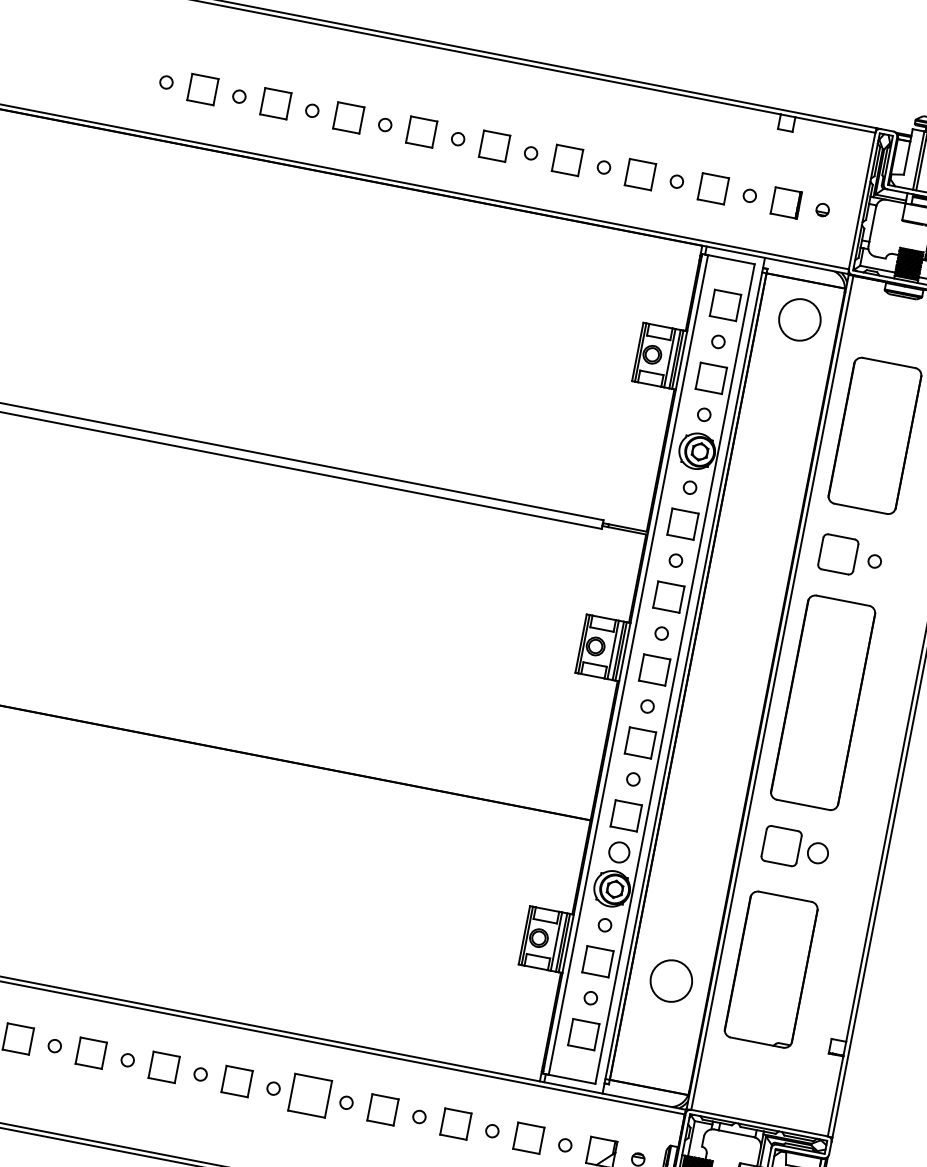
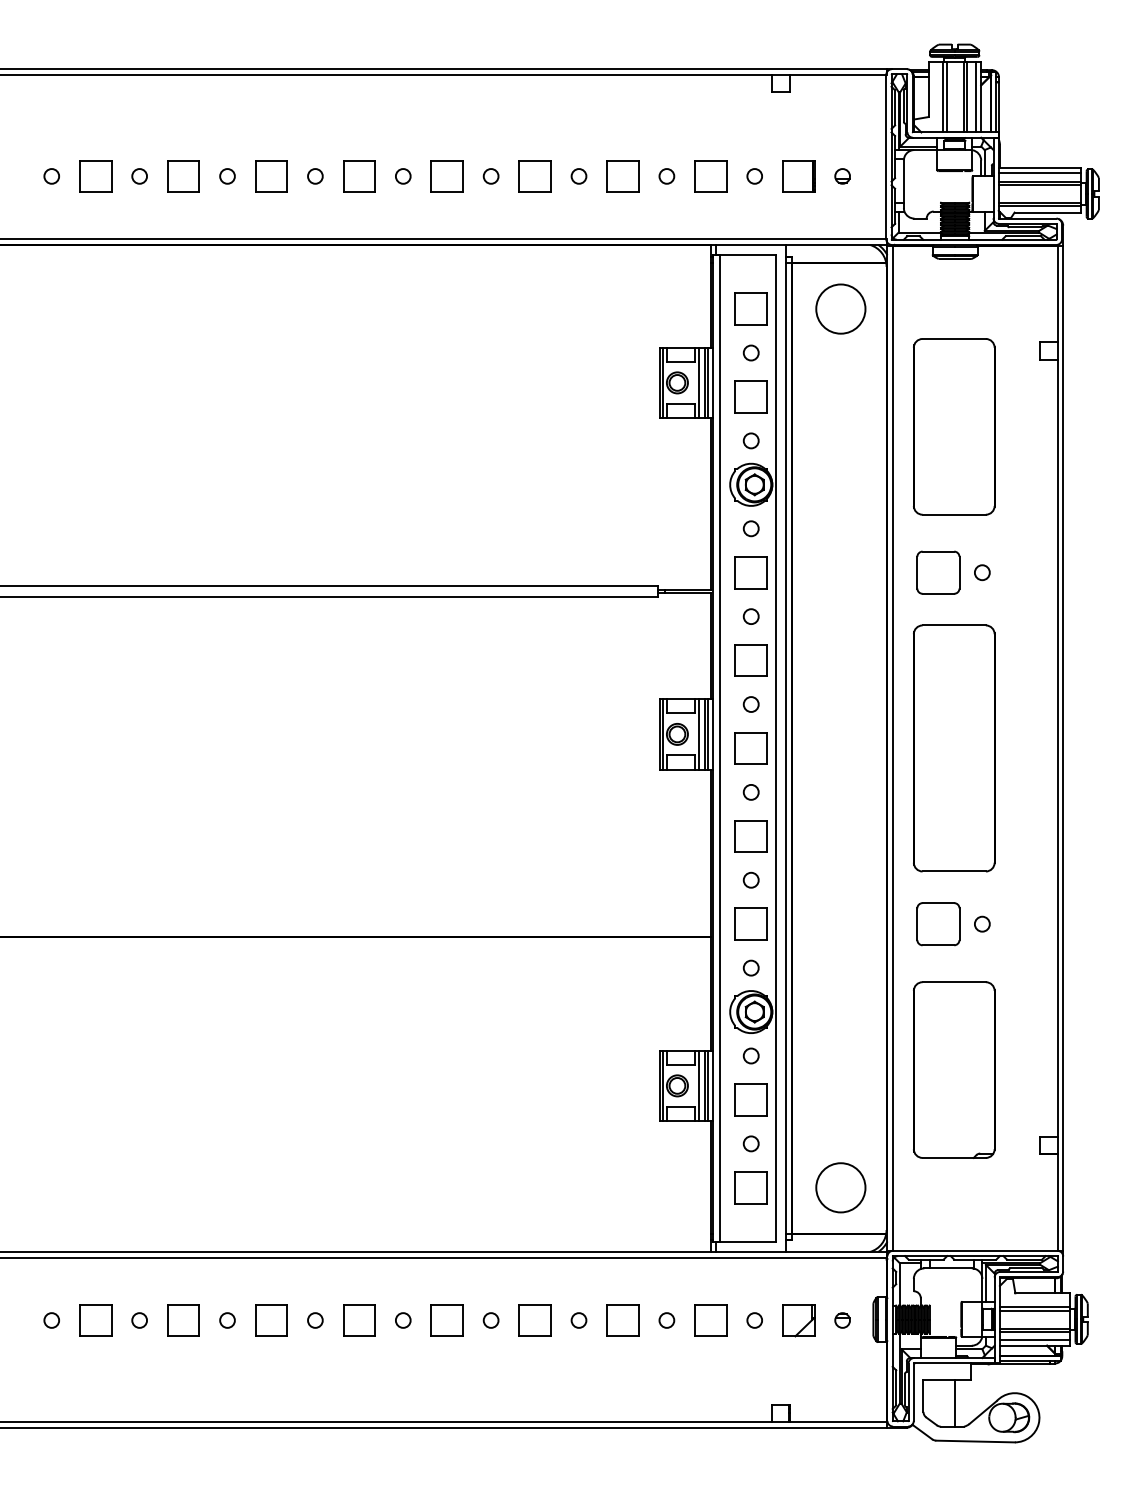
circle: (618, 851) -> (750, 967), size x0.62
circle: (818, 852) -> (982, 923), size x0.62
circle: (671, 980) -> (840, 1187), moved
part: (309, 1095) -> (446, 1320), size x0.71

